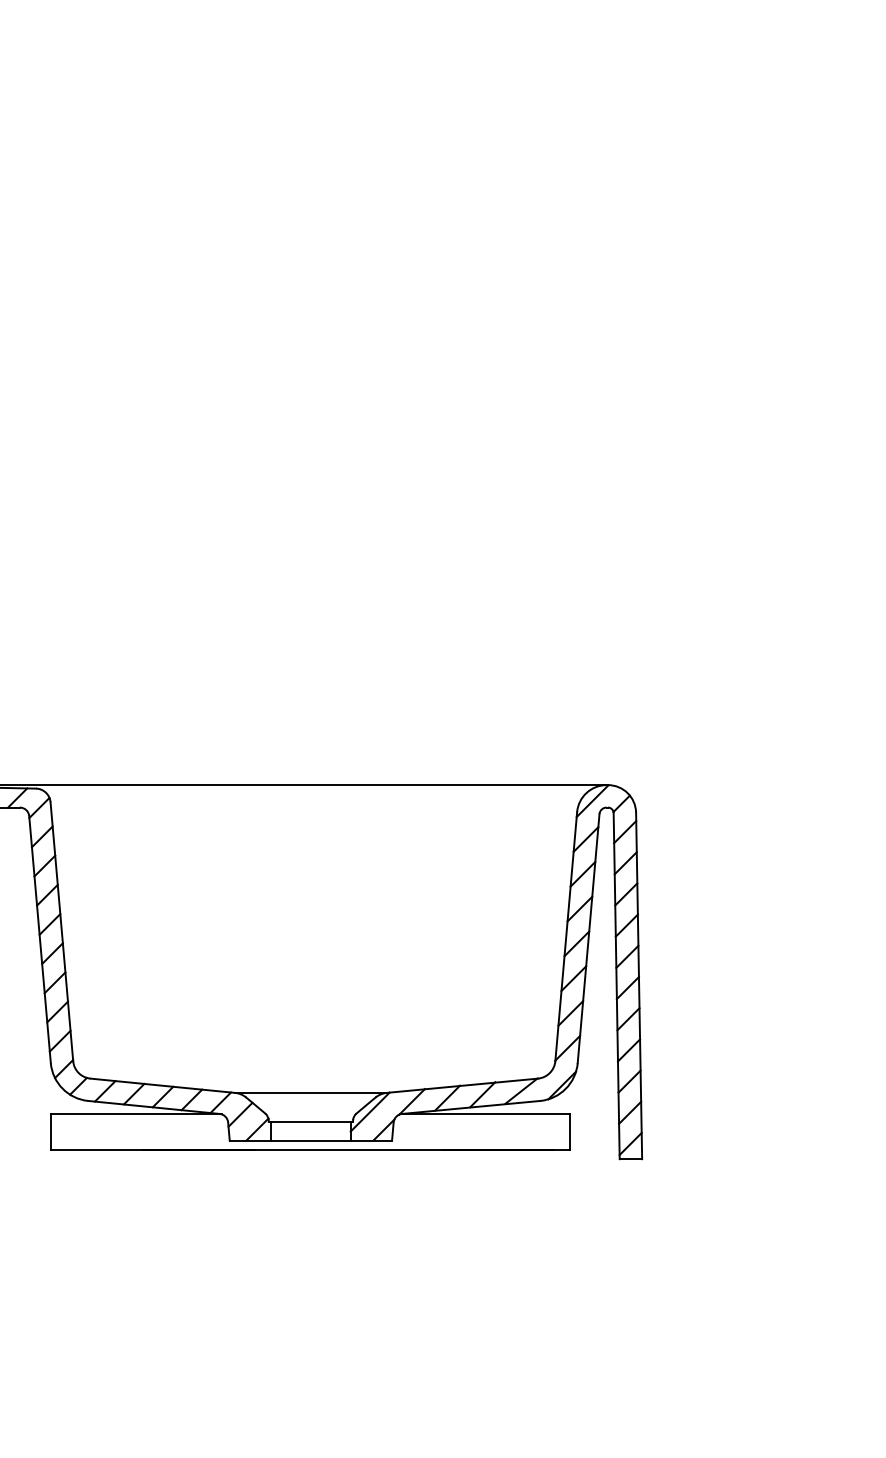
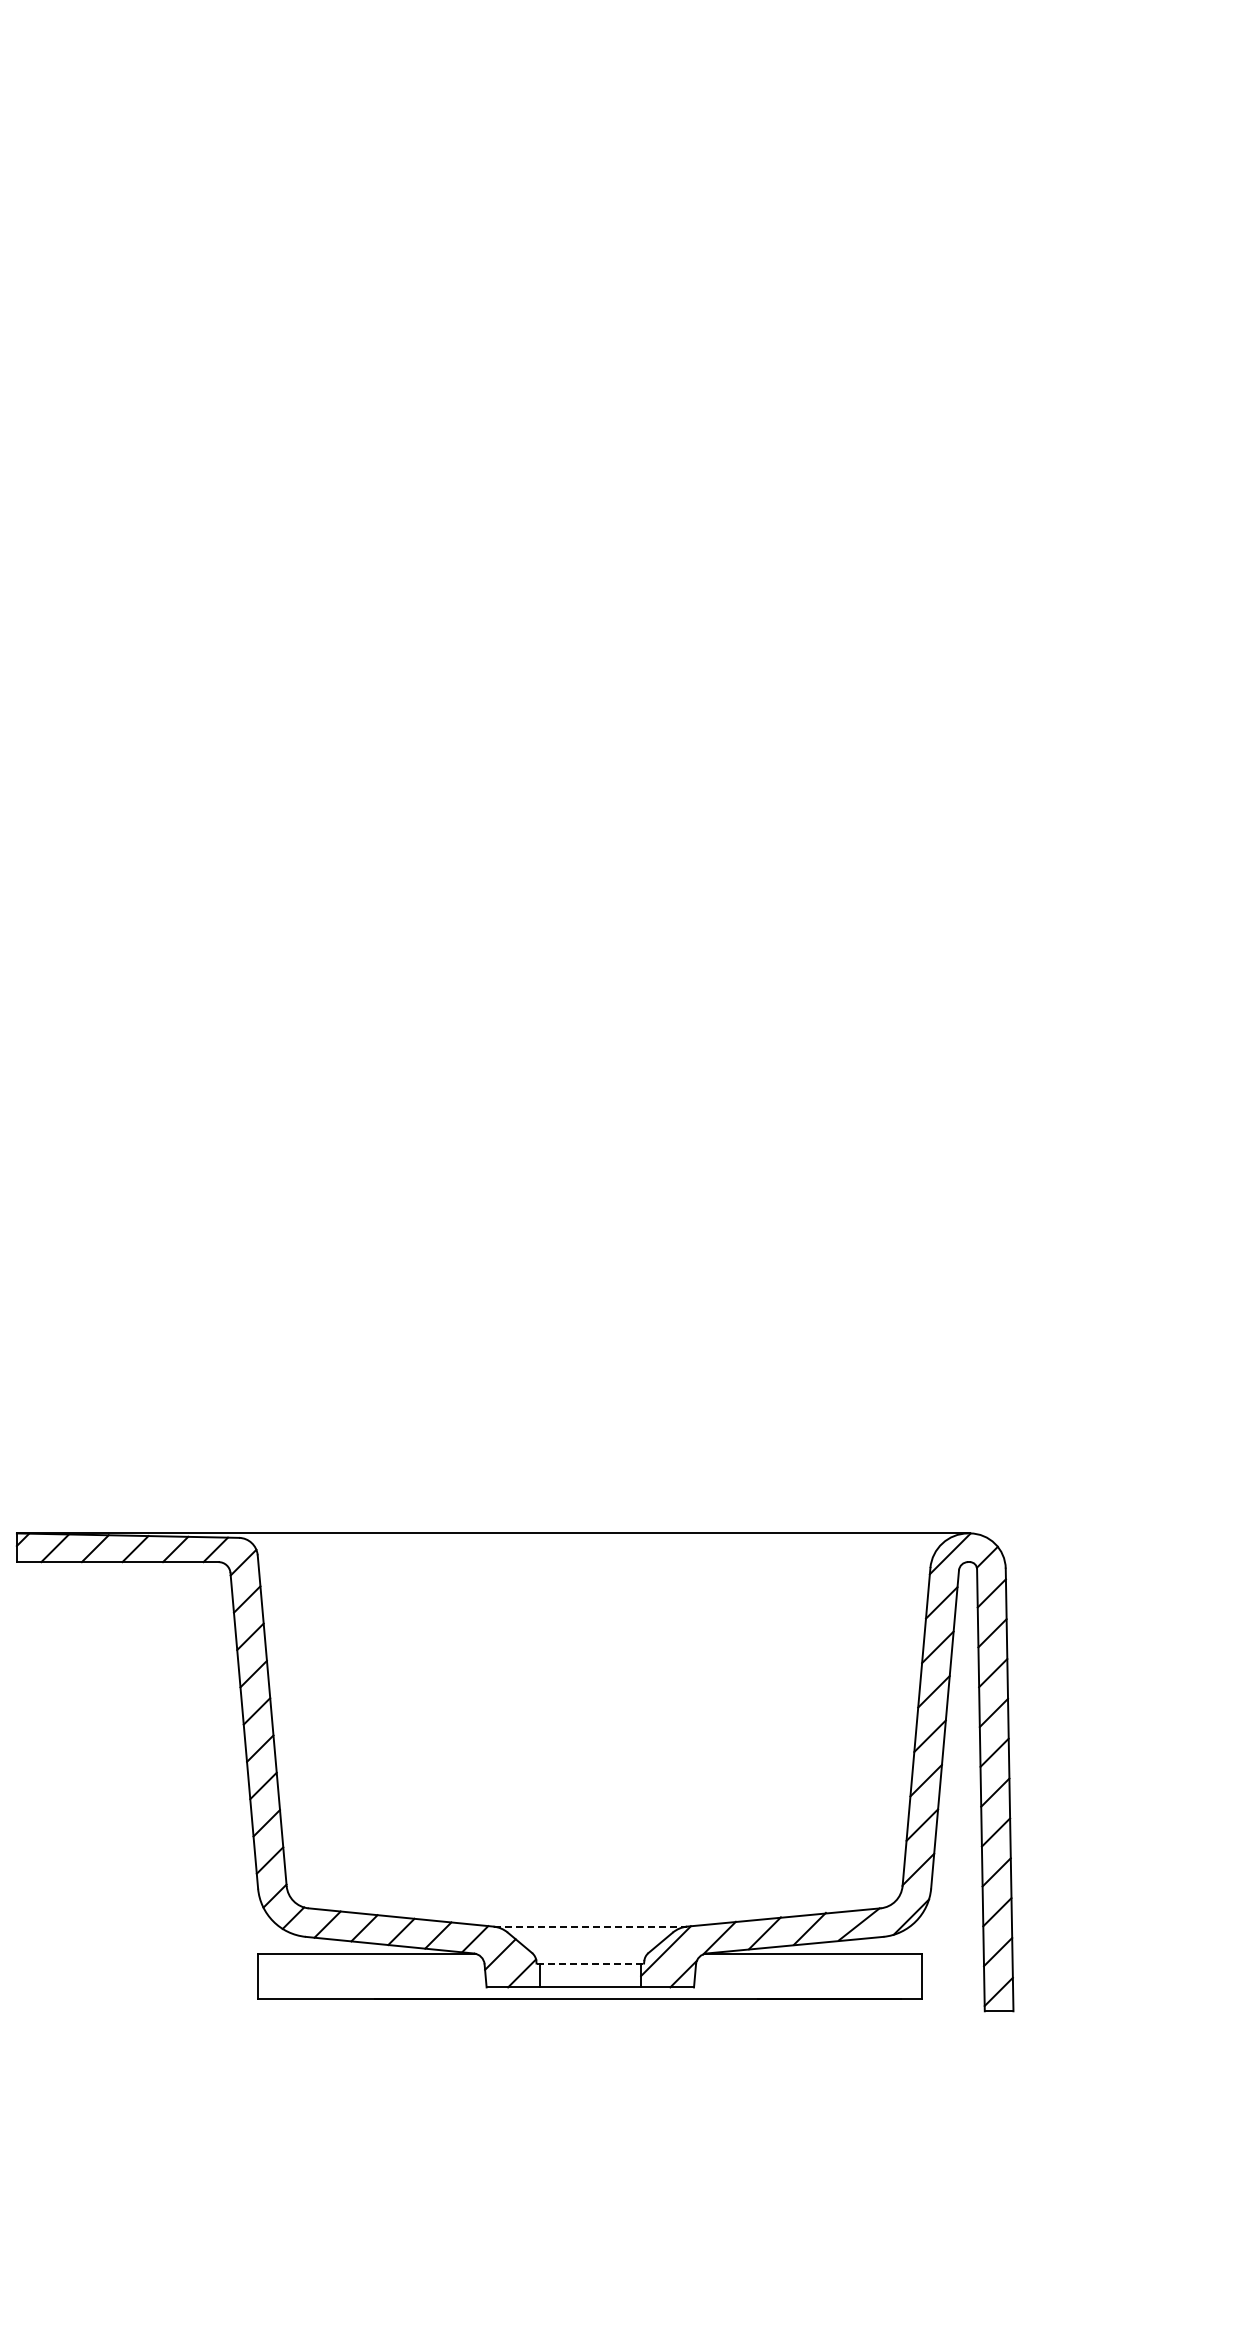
line: (311, 1092) -> (590, 1926), solid -> dashed
line: (311, 1121) -> (590, 1963), solid -> dashed

